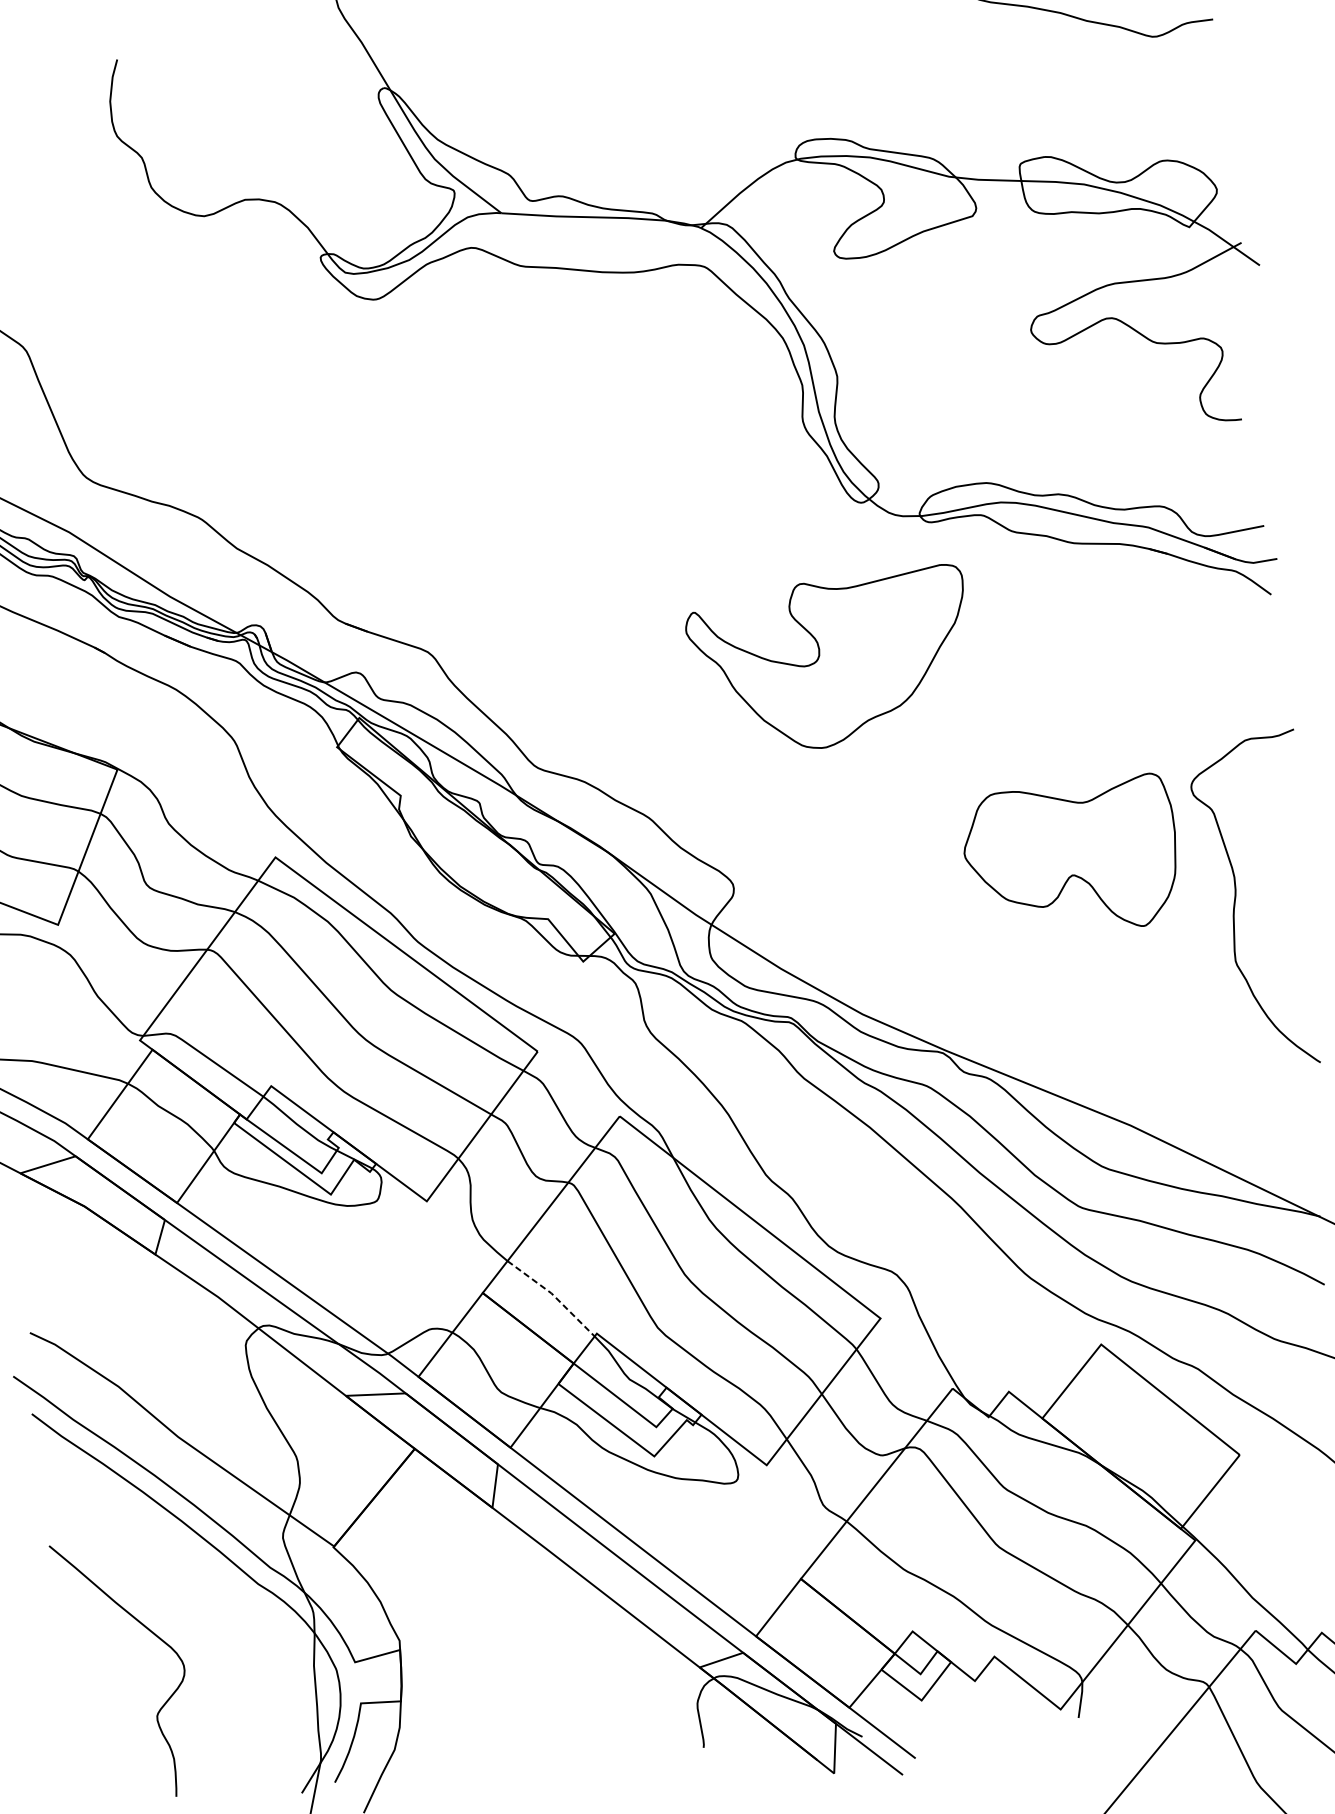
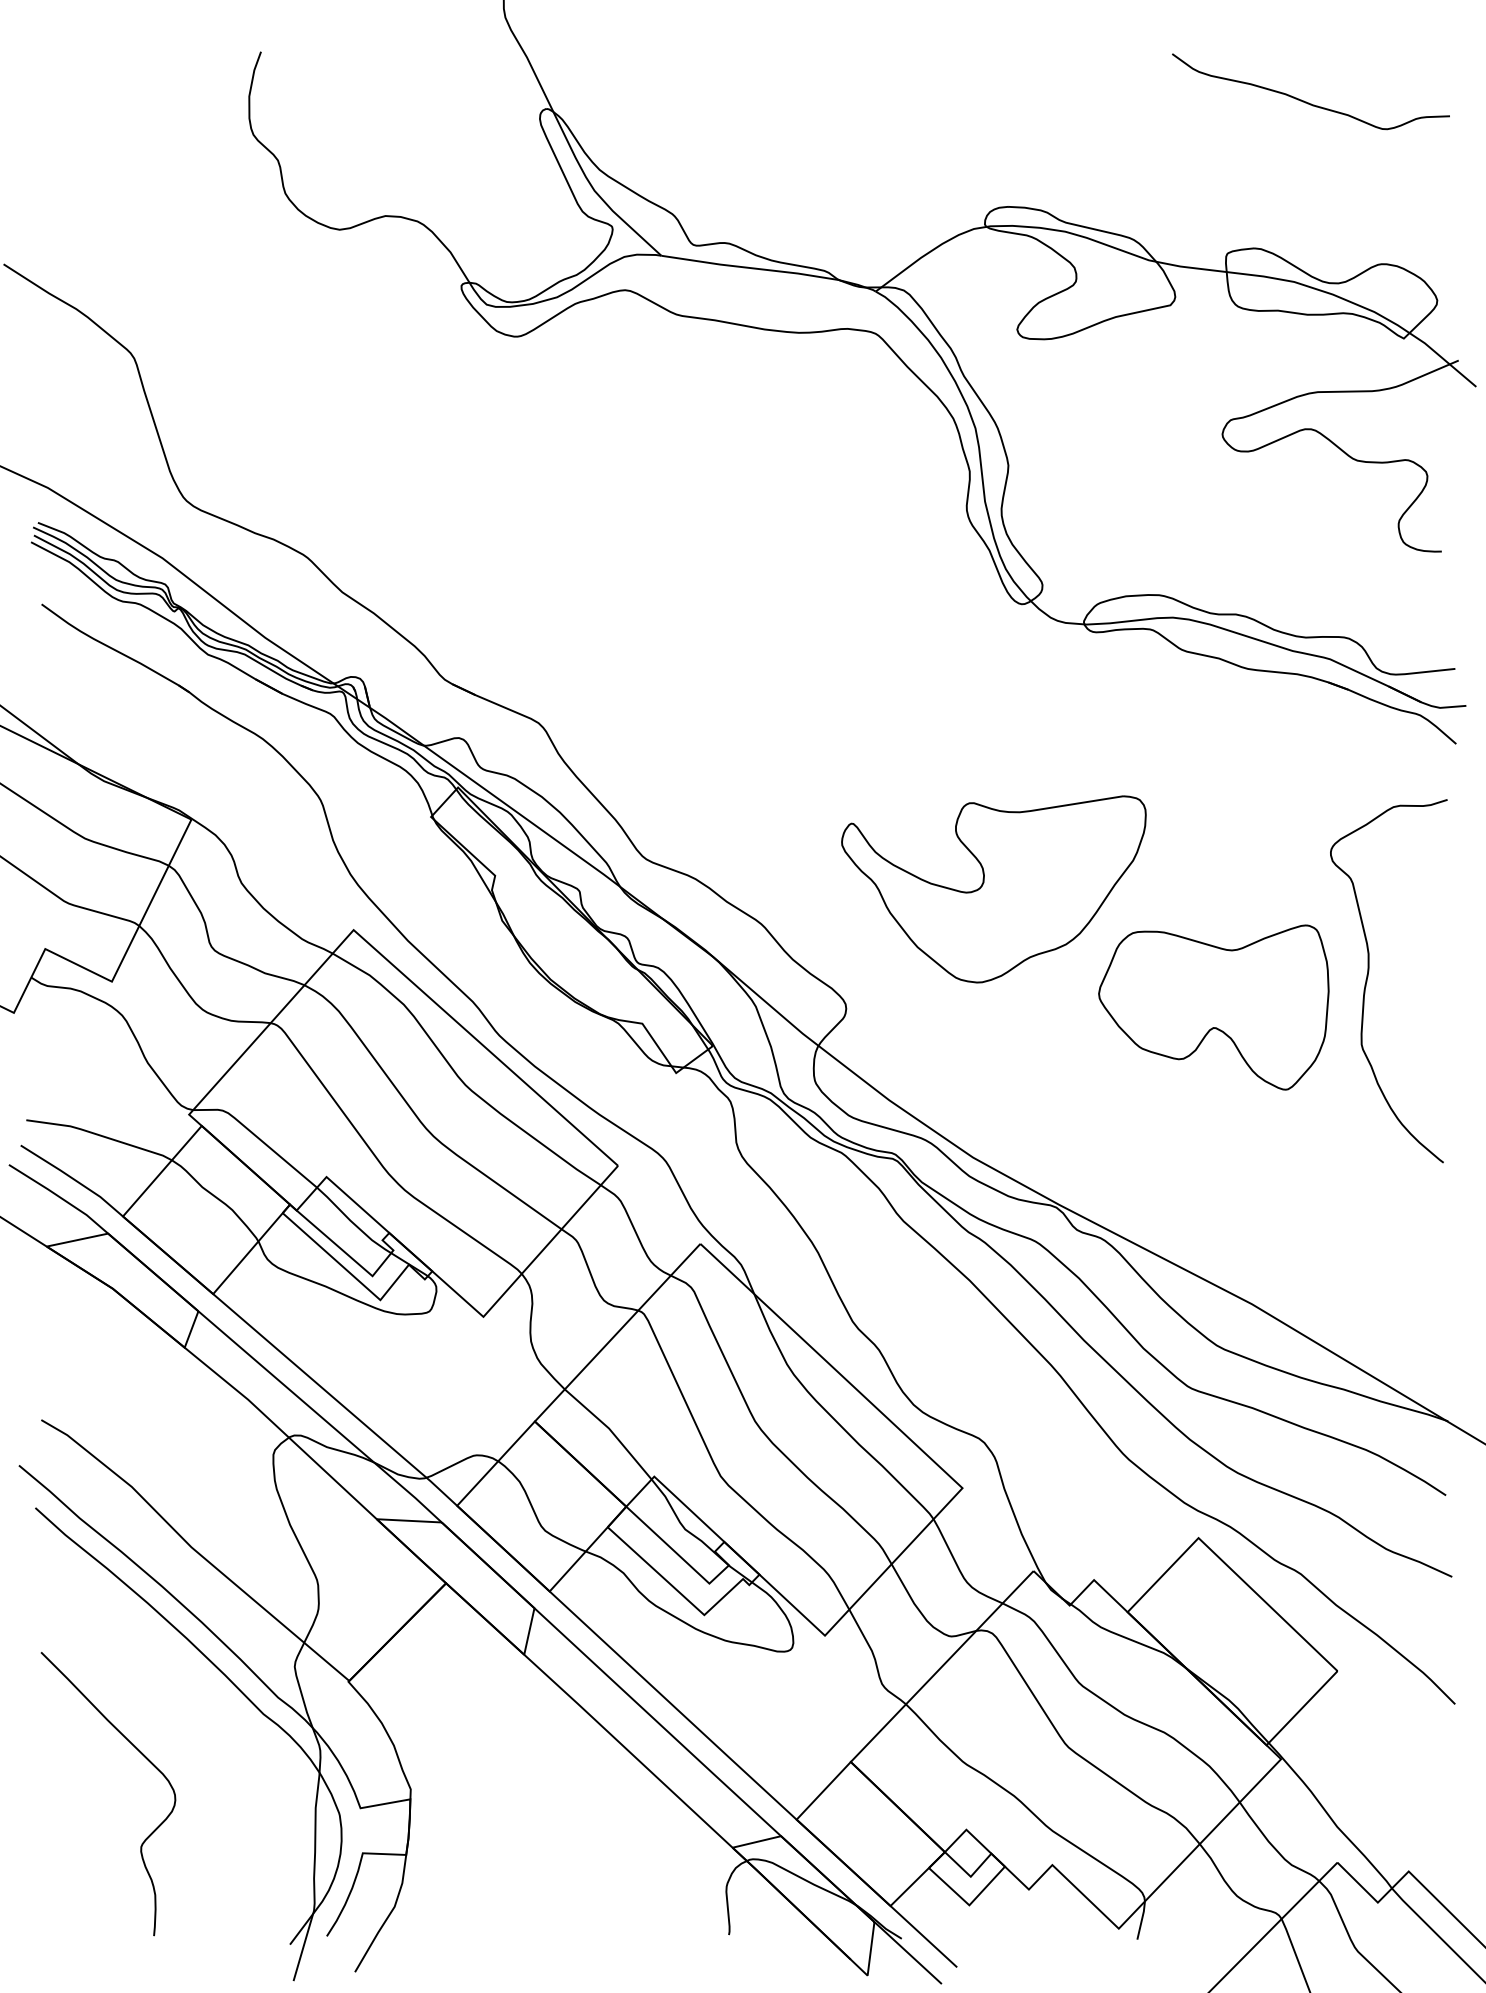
part: (829, 661) -> (993, 889), moved
curve: (1236, 898) -> (1368, 977), moved
line: (552, 1294) -> (610, 1430), dashed -> solid

